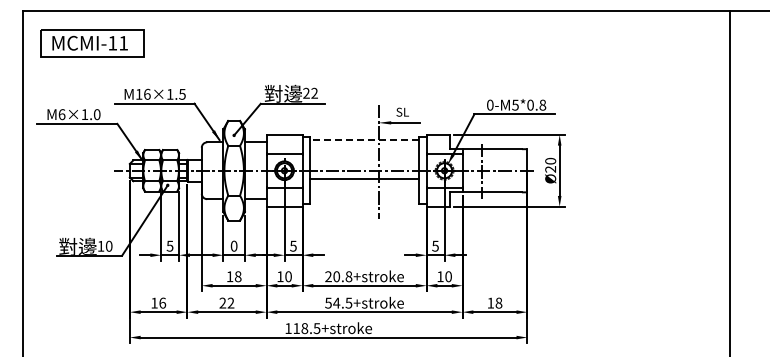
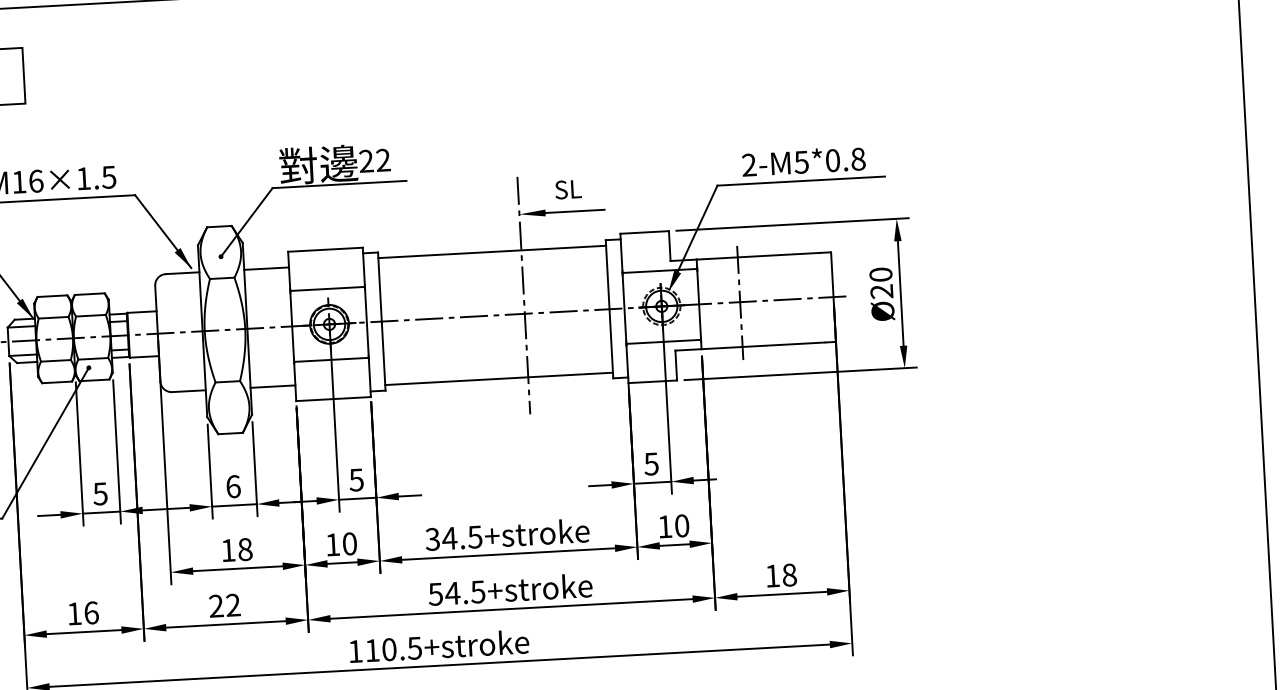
text: (490, 104) -> (749, 163), 0-M5*0.8 -> 2-M5*0.8
line: (364, 140) -> (492, 252), dashed -> solid
line: (364, 179) -> (499, 379), moved
text: (233, 245) -> (232, 485), 0 -> 6
text: (338, 276) -> (453, 537), 20.8+stroke -> 34.5+stroke
text: (304, 328) -> (388, 649), 118.5+stroke -> 110.5+stroke

